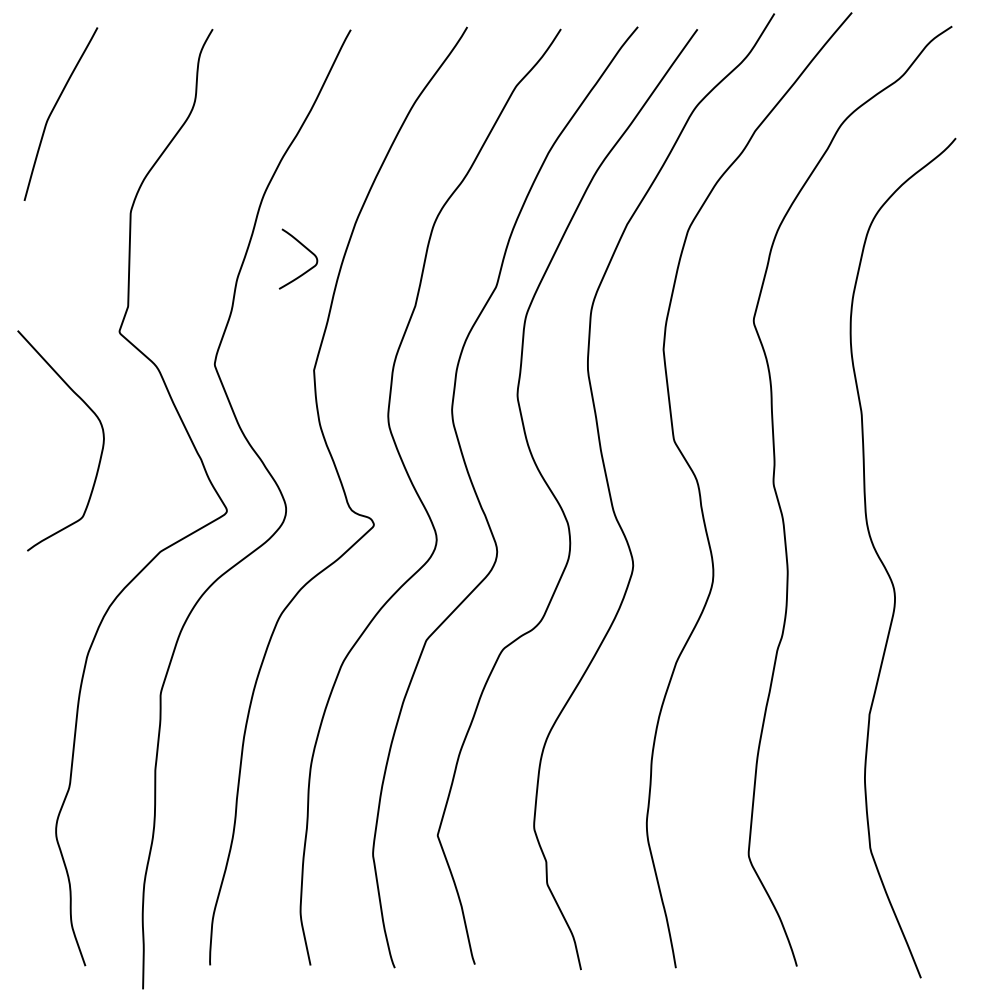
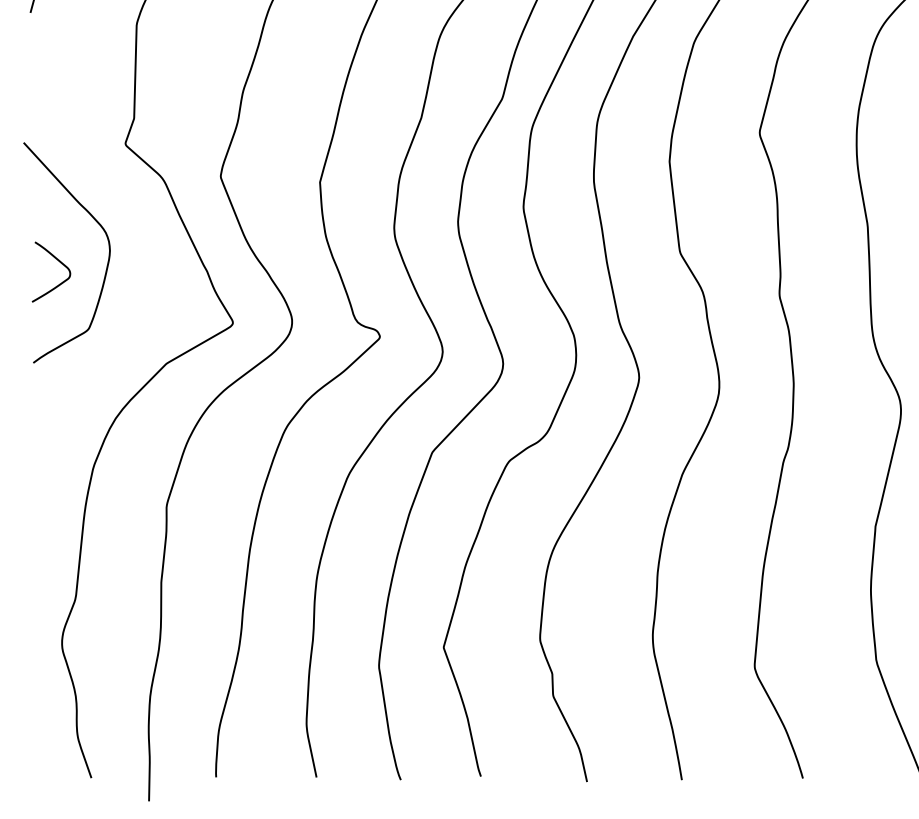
curve: (306, 249) -> (59, 262), moved

